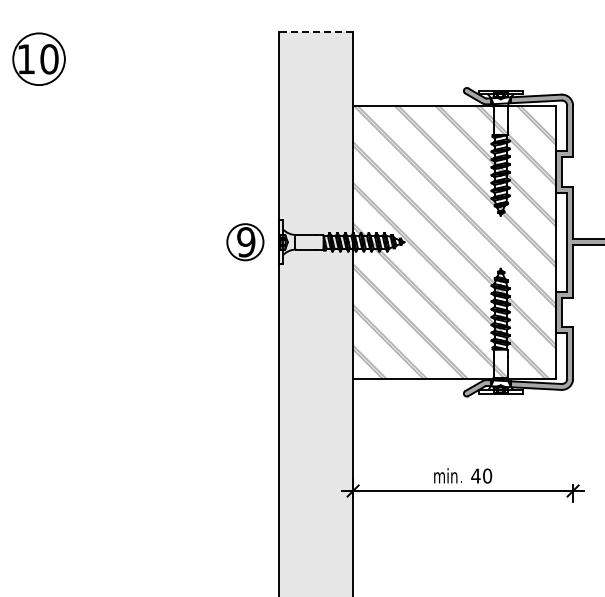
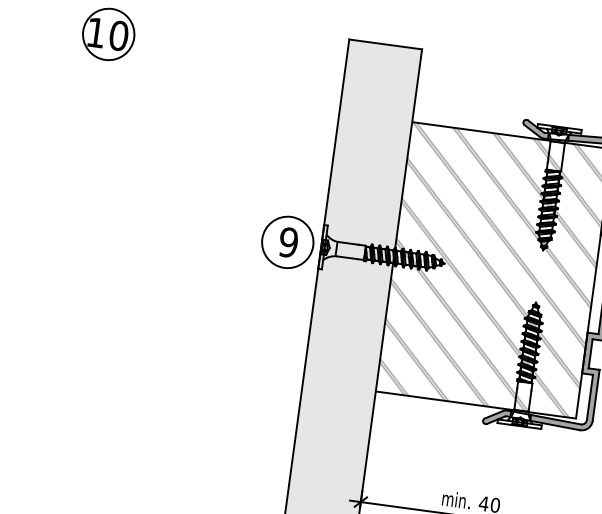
line: (316, 31) -> (385, 44), dashed -> solid
circle: (245, 242) -> (287, 242), size x1.43

